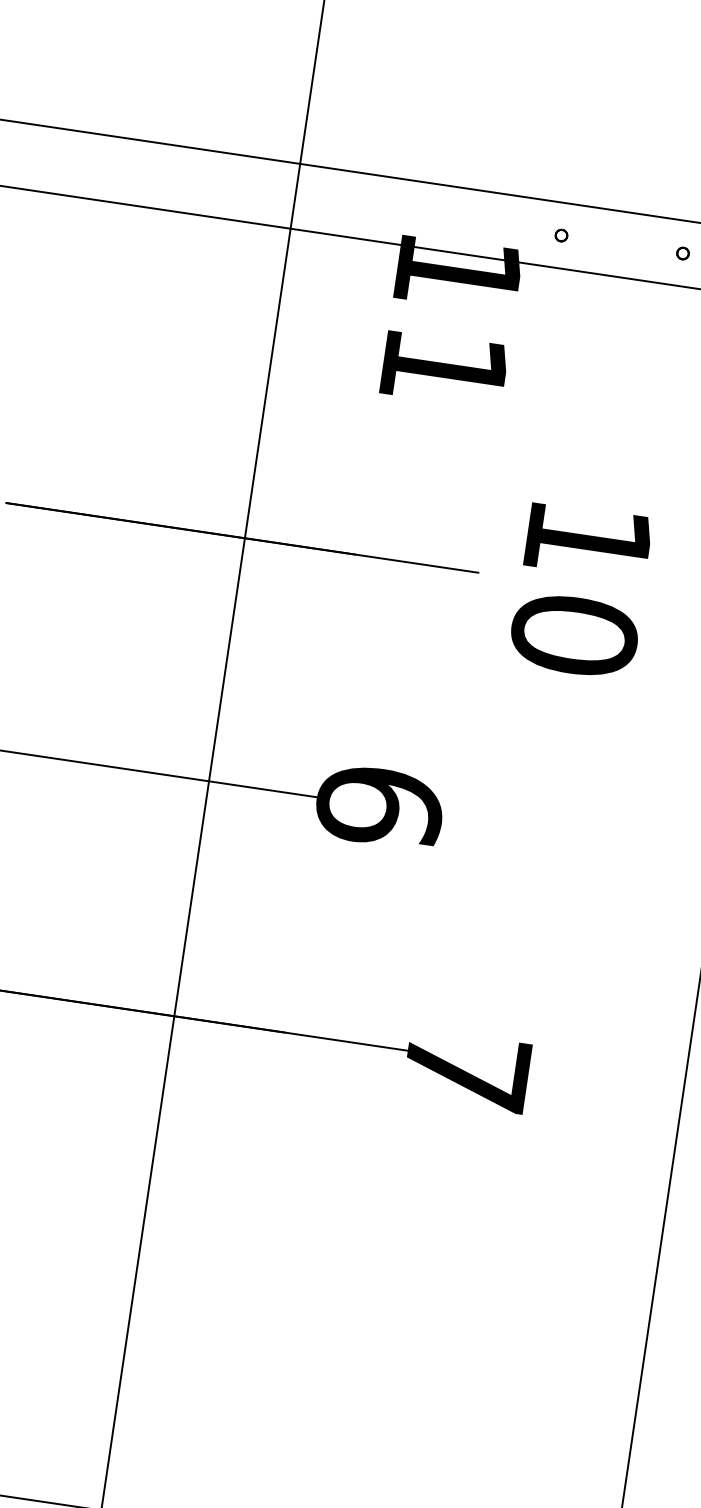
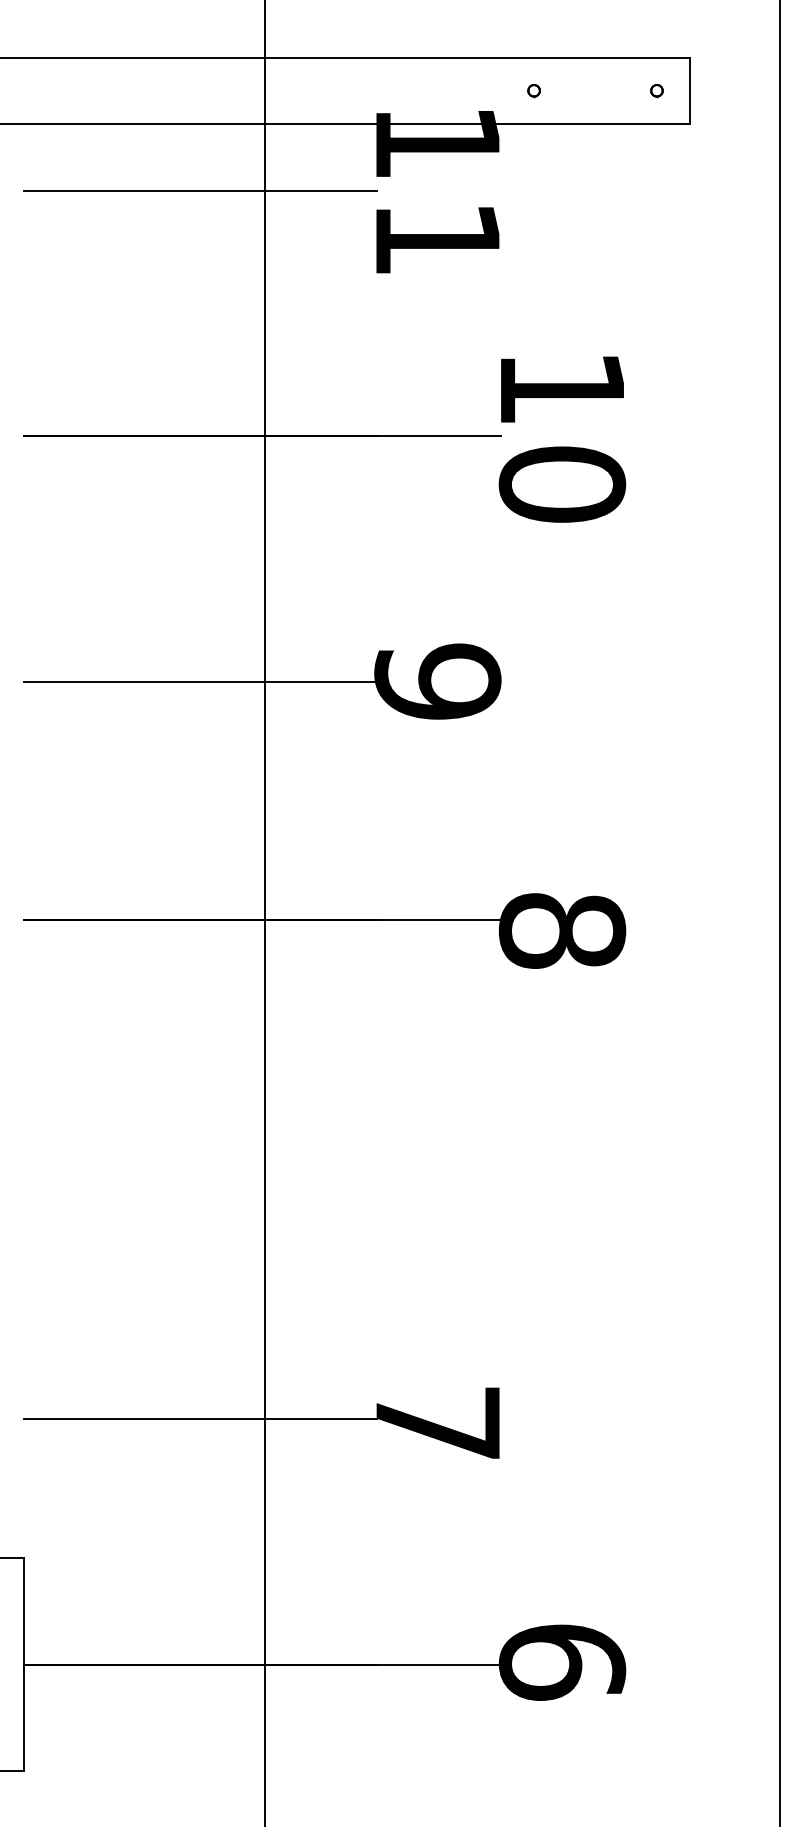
line: (216, 285) -> (200, 190), added
text: (581, 590) -> (562, 439), moved
text: (379, 805) -> (437, 681), 6 -> 9
text: (466, 1070) -> (562, 930), 7 -> 8

